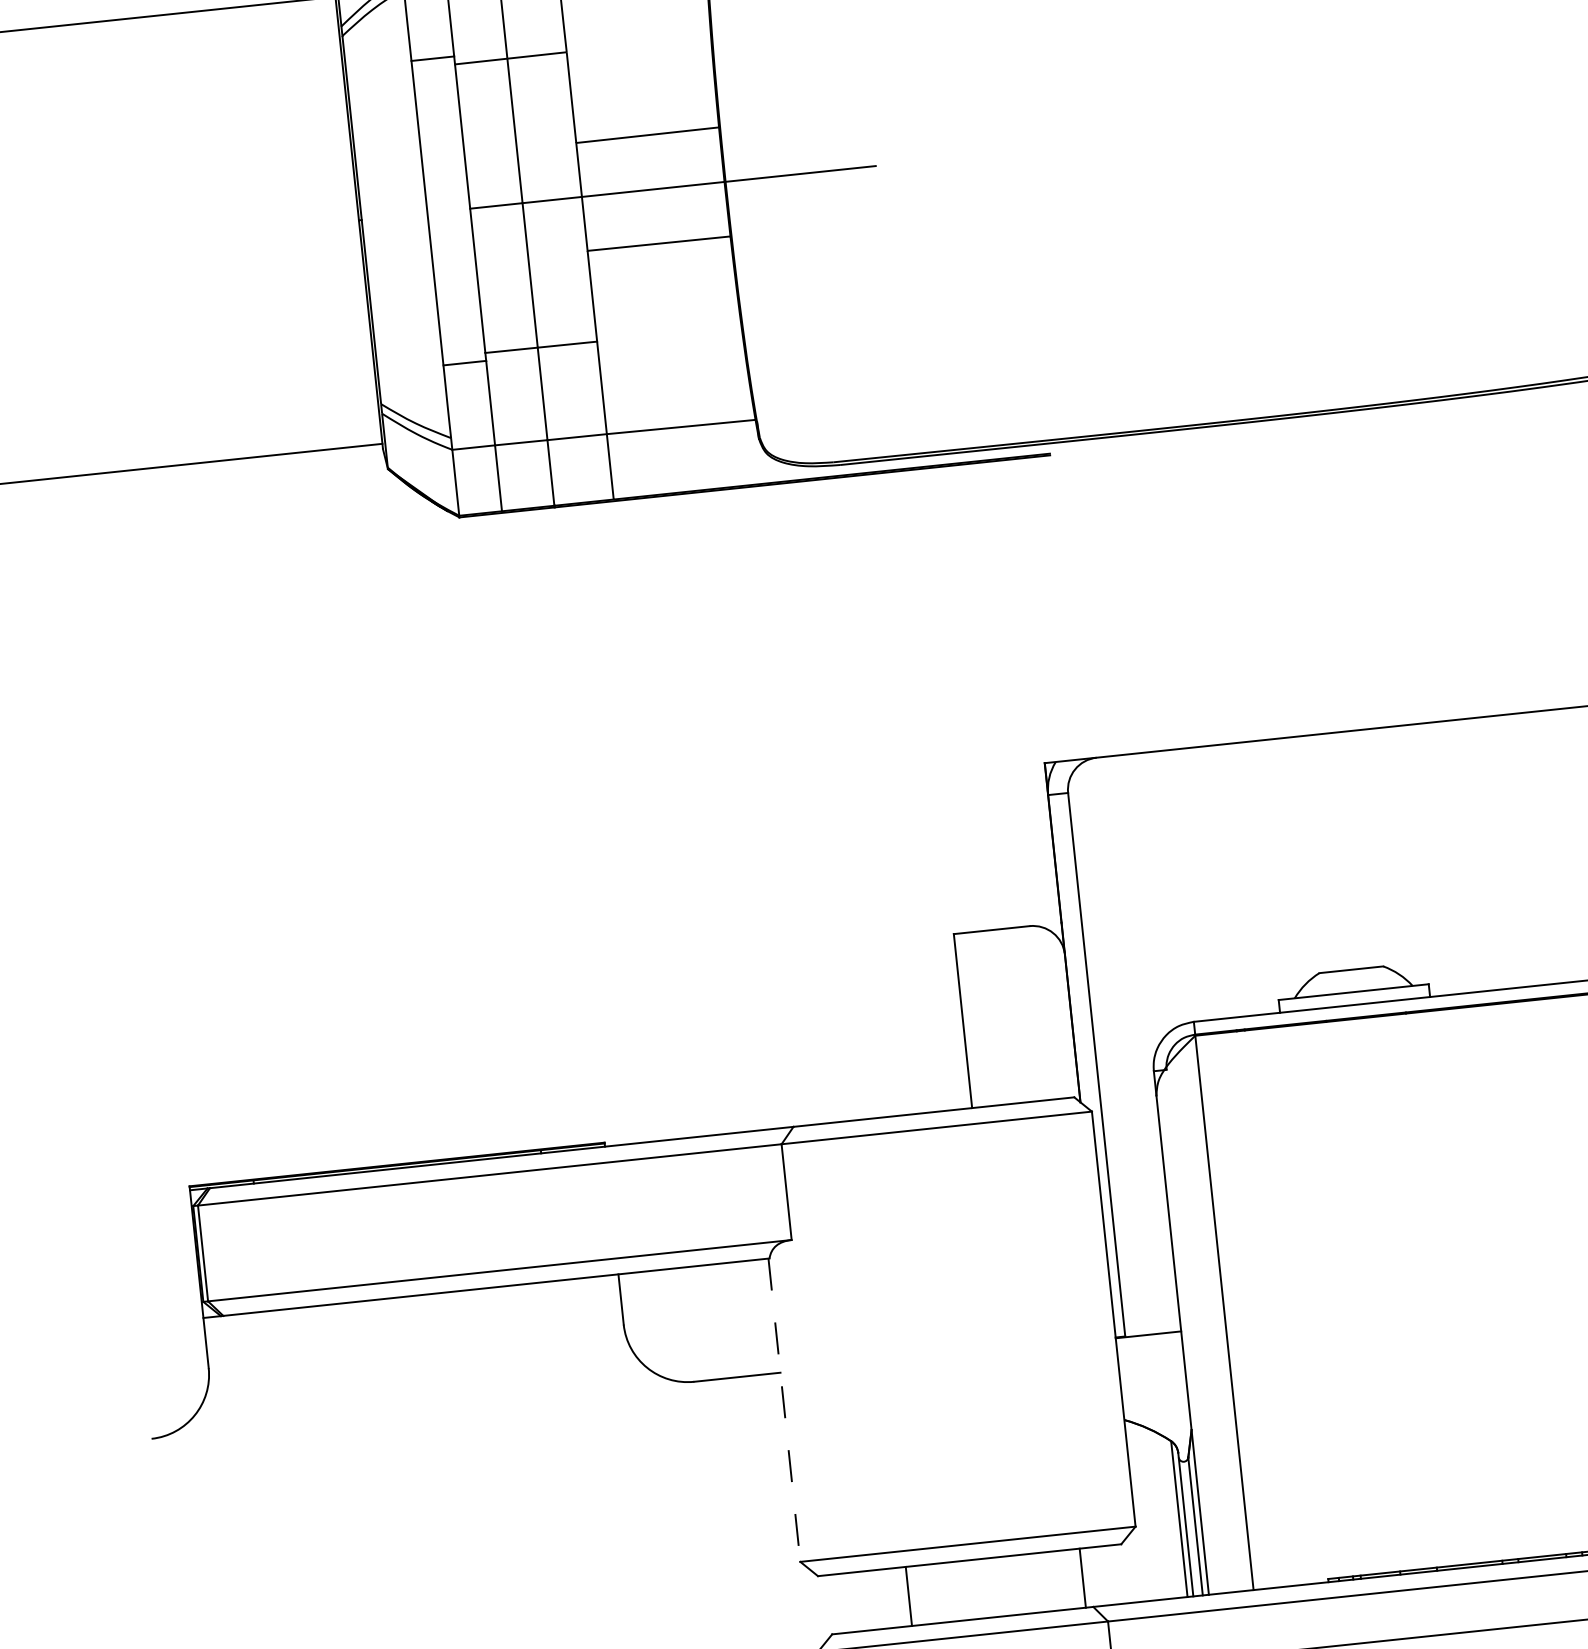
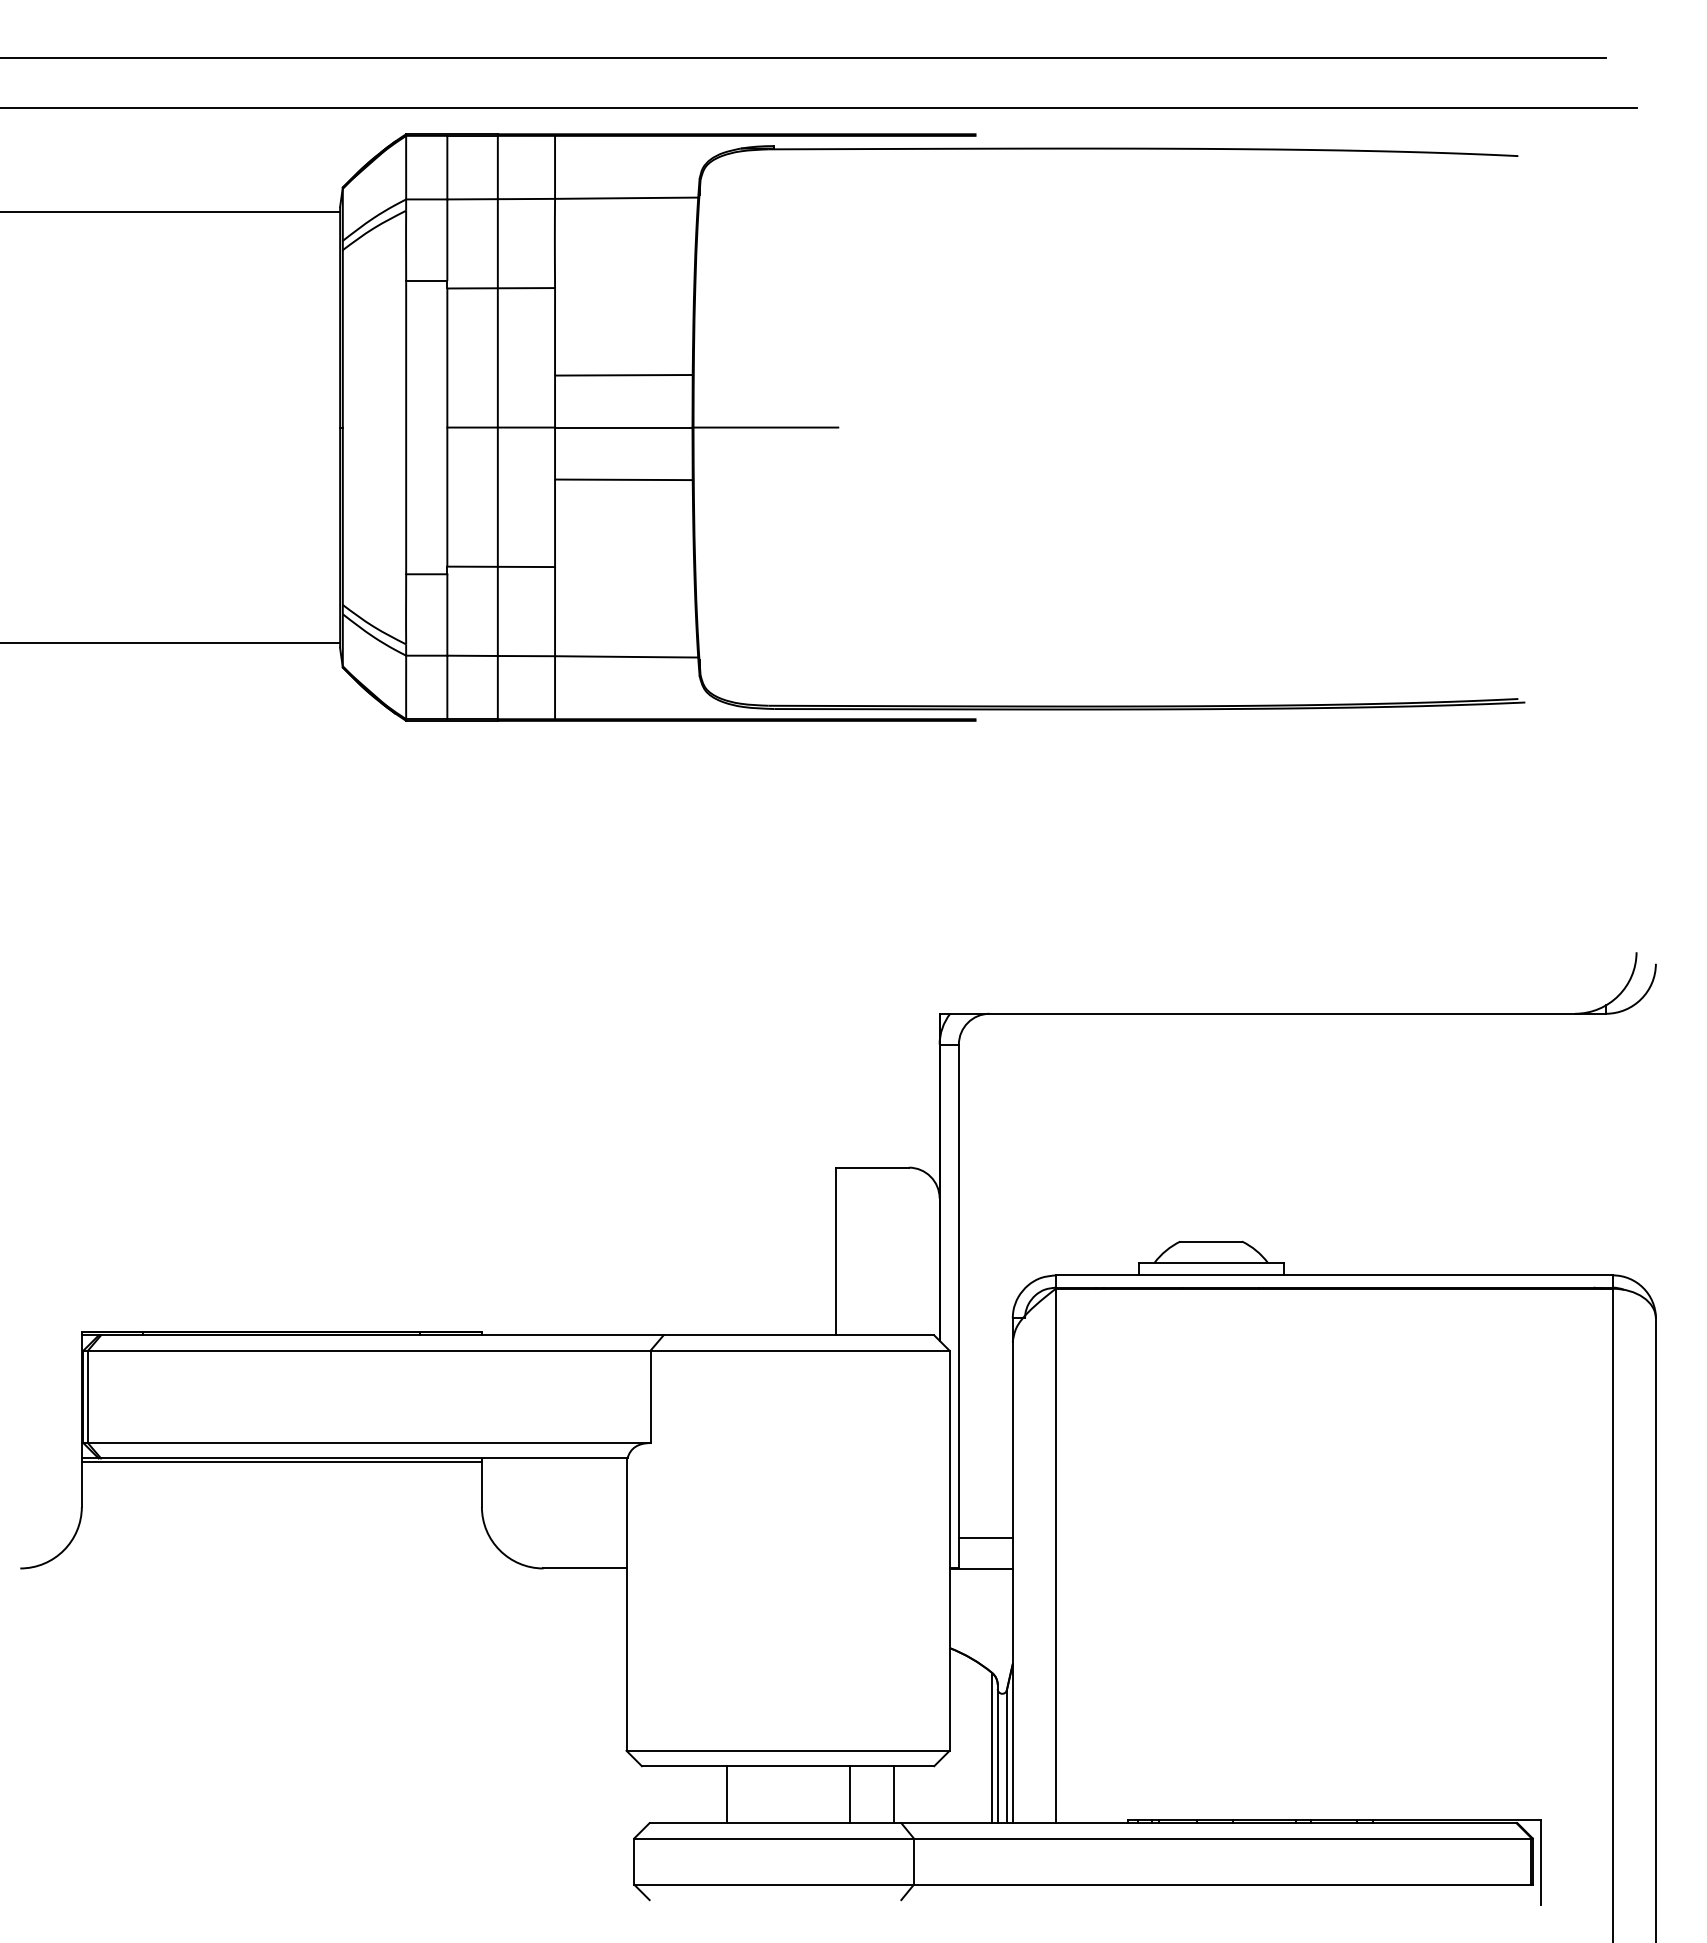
line: (410, 1299) -> (281, 1461), added
line: (1149, 1302) -> (985, 1538), added
line: (784, 1411) -> (626, 1605), dashed -> solid
line: (1036, 1582) -> (849, 1794), added

